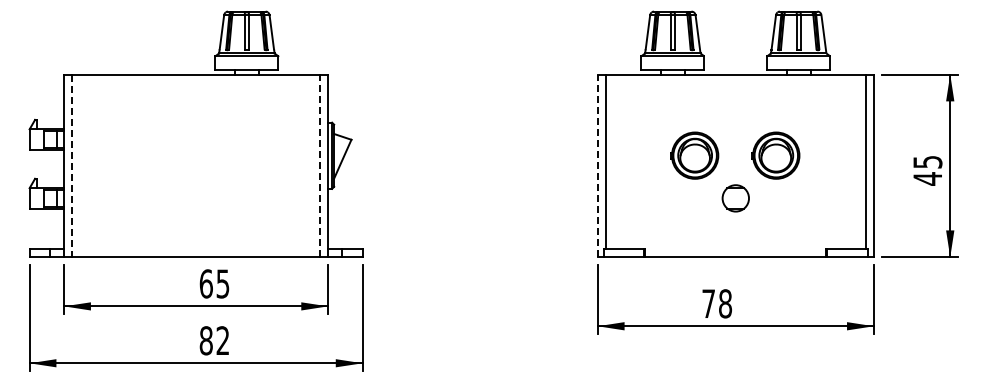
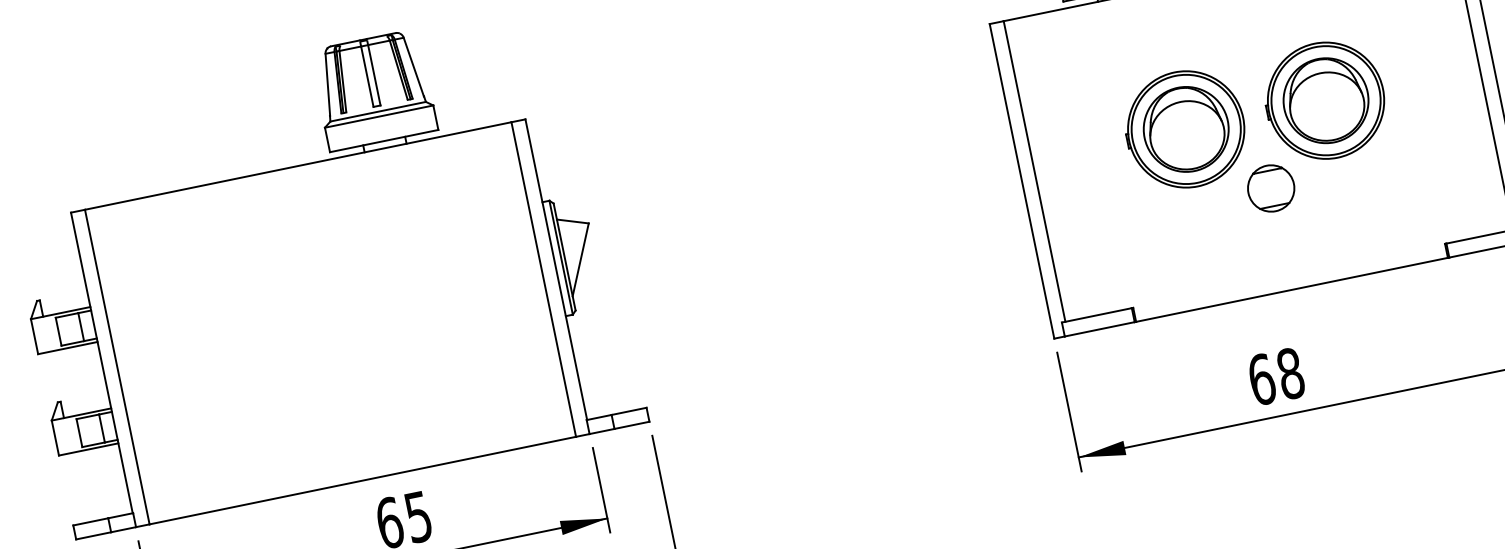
part: (694, 155) -> (1184, 129), size x1.43
part: (775, 155) -> (1324, 100), size x1.43
line: (319, 165) -> (542, 278), dashed -> solid
line: (597, 165) -> (1021, 180), dashed -> solid
line: (72, 166) -> (117, 367), dashed -> solid
text: (708, 303) -> (1261, 379), 78 -> 68

